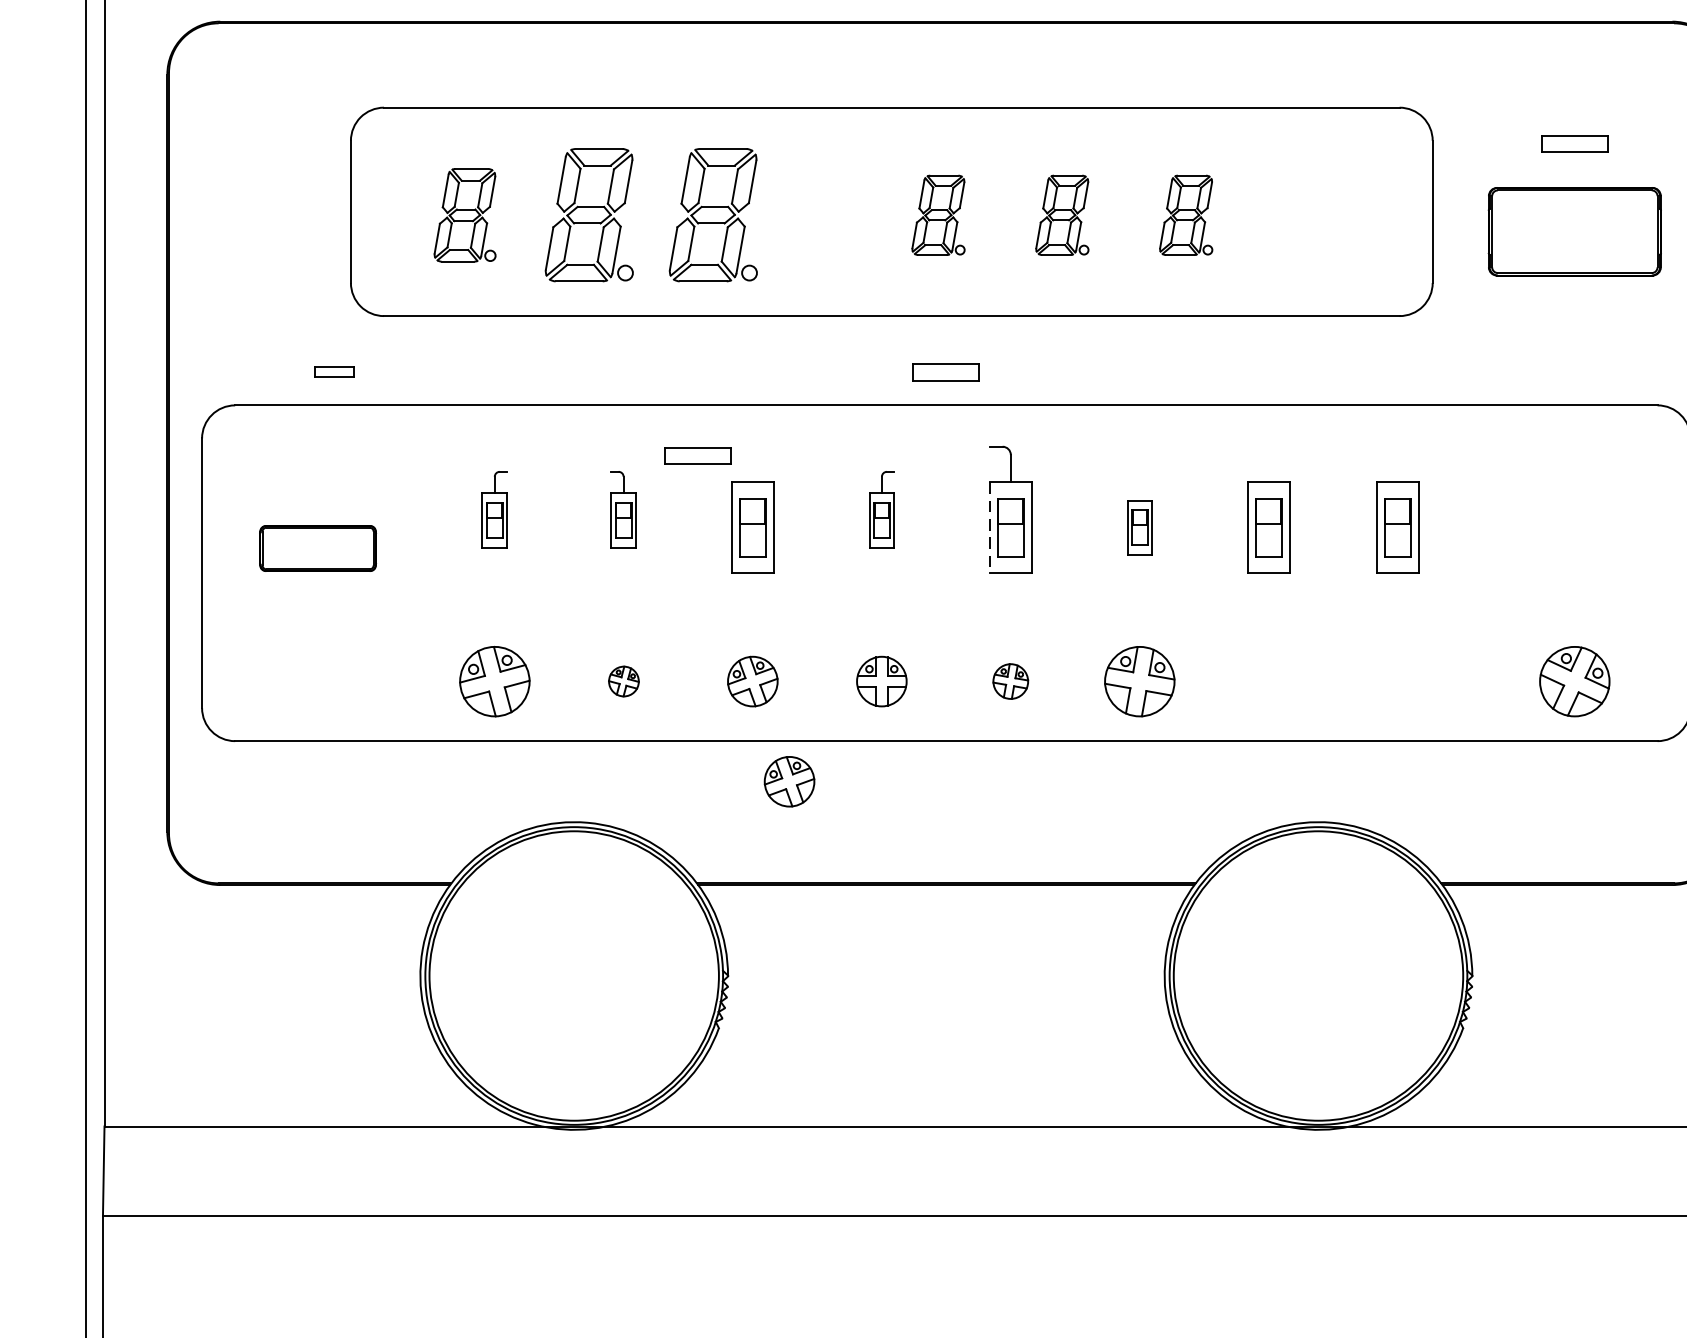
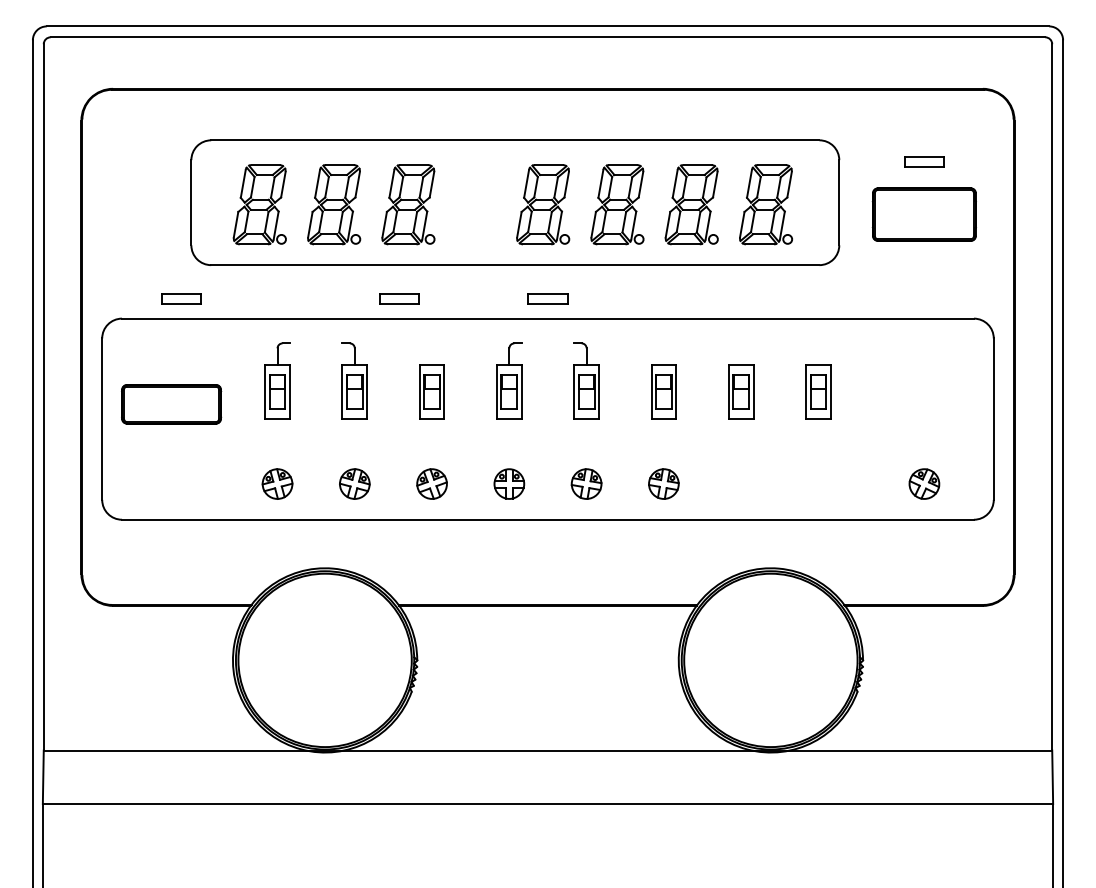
part: (464, 214) -> (259, 204), size x1.43
part: (938, 214) -> (543, 204), size x1.67
part: (1062, 214) -> (617, 204), size x1.67
part: (1185, 214) -> (691, 204), size x1.67
part: (1309, 214) -> (765, 204), added
part: (334, 371) -> (181, 298), size x1.67
part: (698, 455) -> (399, 298), moved
part: (494, 508) -> (277, 380), size x1.67
part: (623, 508) -> (354, 380), size x1.67
part: (882, 508) -> (509, 380), size x1.67
part: (1139, 527) -> (663, 391), size x1.67
line: (990, 528) -> (574, 392), dashed -> solid
part: (317, 548) -> (171, 404), size x1.43
part: (494, 680) -> (277, 483), size x0.71
part: (623, 680) -> (354, 483), size x1.67
part: (1010, 680) -> (586, 483), size x1.43
part: (1139, 680) -> (663, 483), size x0.71
part: (1574, 680) -> (924, 483), size x0.71
part: (788, 780) -> (453, 543), removed

